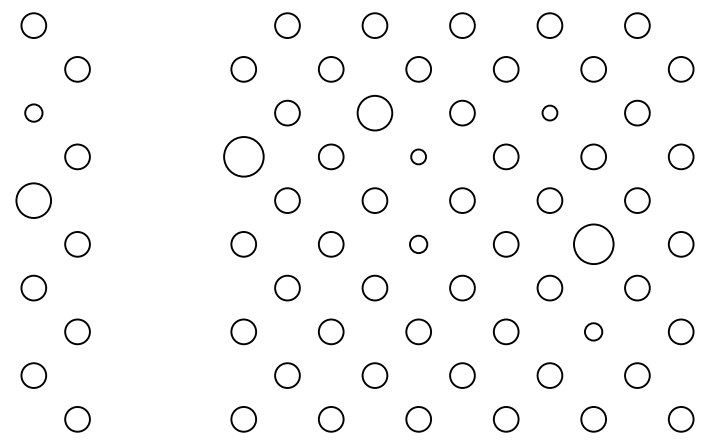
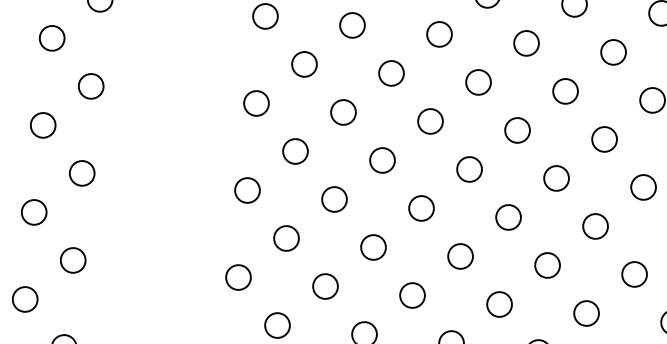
circle: (33, 112) -> (51, 37), size x1.43
circle: (374, 112) -> (391, 72), size x0.71
circle: (549, 112) -> (565, 90), size x1.67
circle: (243, 156) -> (256, 103), size x0.62
circle: (418, 156) -> (430, 121), size x1.67
circle: (33, 200) -> (42, 125), size x0.71
circle: (418, 244) -> (421, 208), size x1.43
circle: (593, 244) -> (595, 226), size x0.62
circle: (593, 331) -> (586, 313), size x1.43

